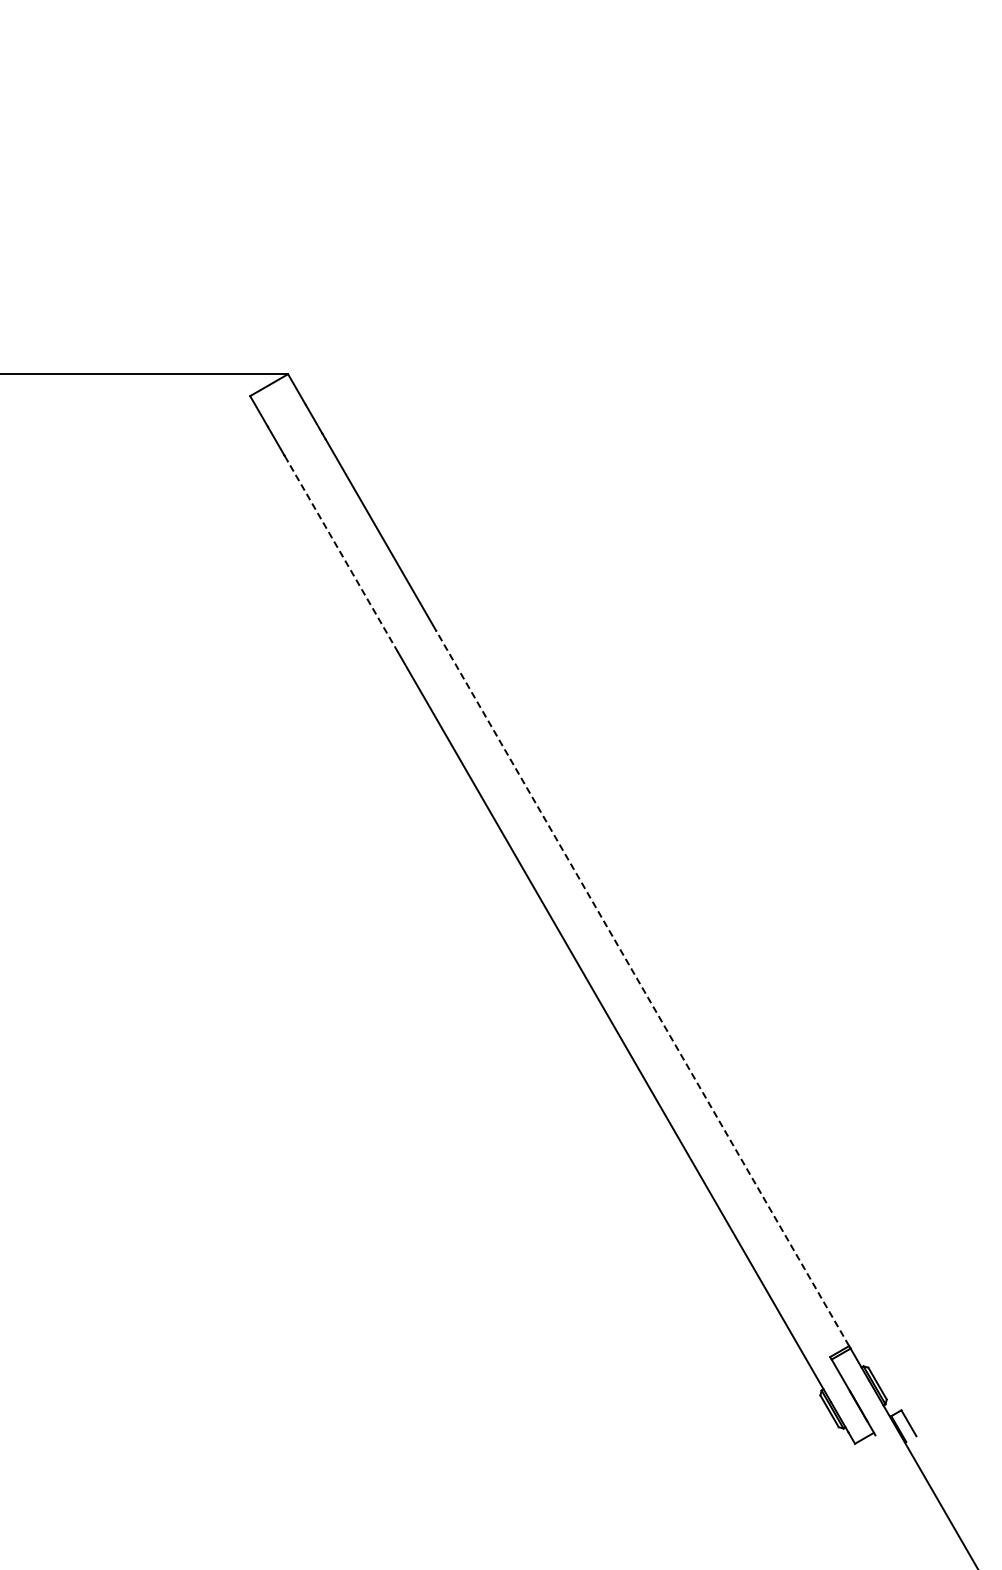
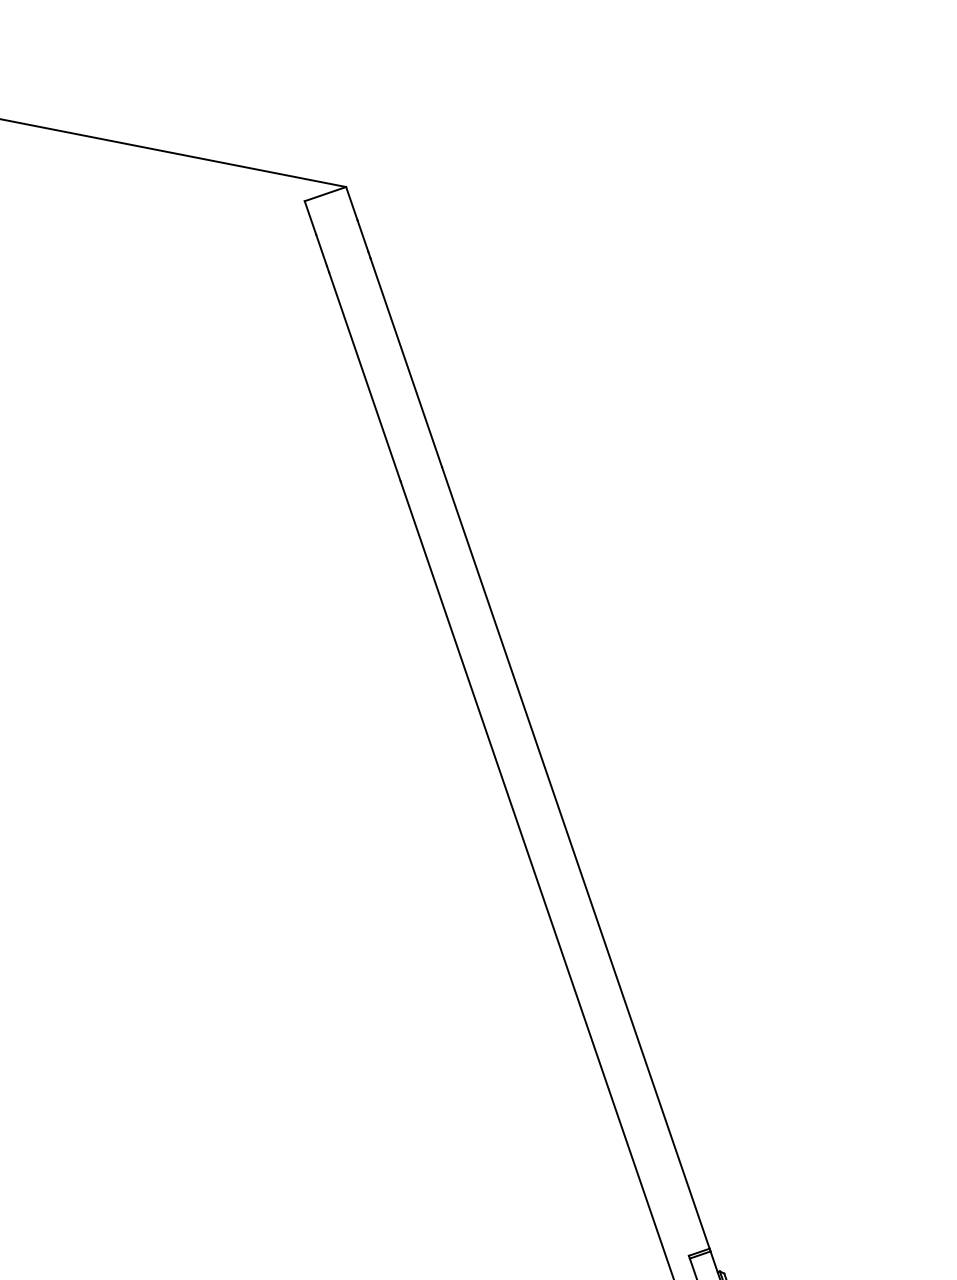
line: (342, 556) -> (364, 376), dashed -> solid
line: (642, 987) -> (575, 857), dashed -> solid

